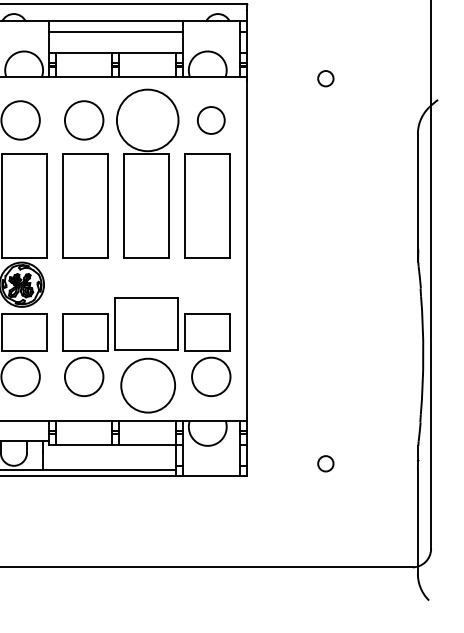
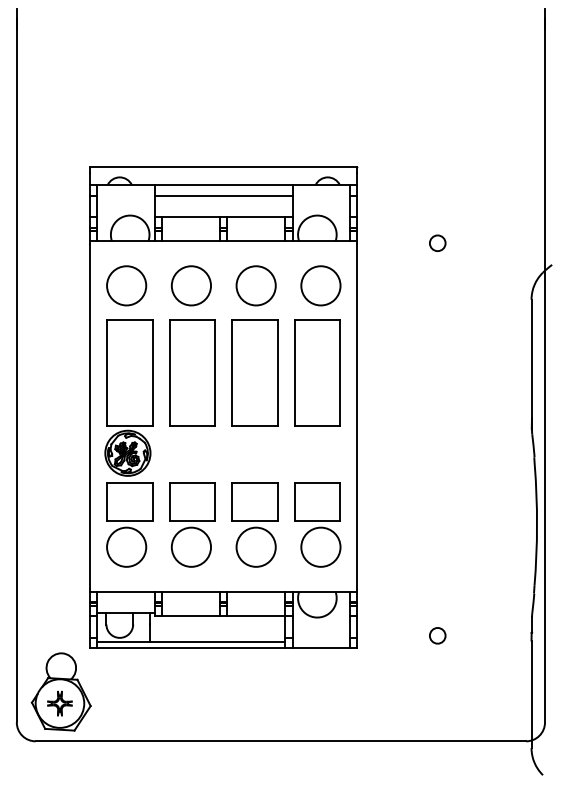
circle: (147, 120) -> (255, 285), size x0.62
circle: (210, 120) -> (320, 285), size x1.43
part: (146, 354) -> (254, 524), size x0.71

